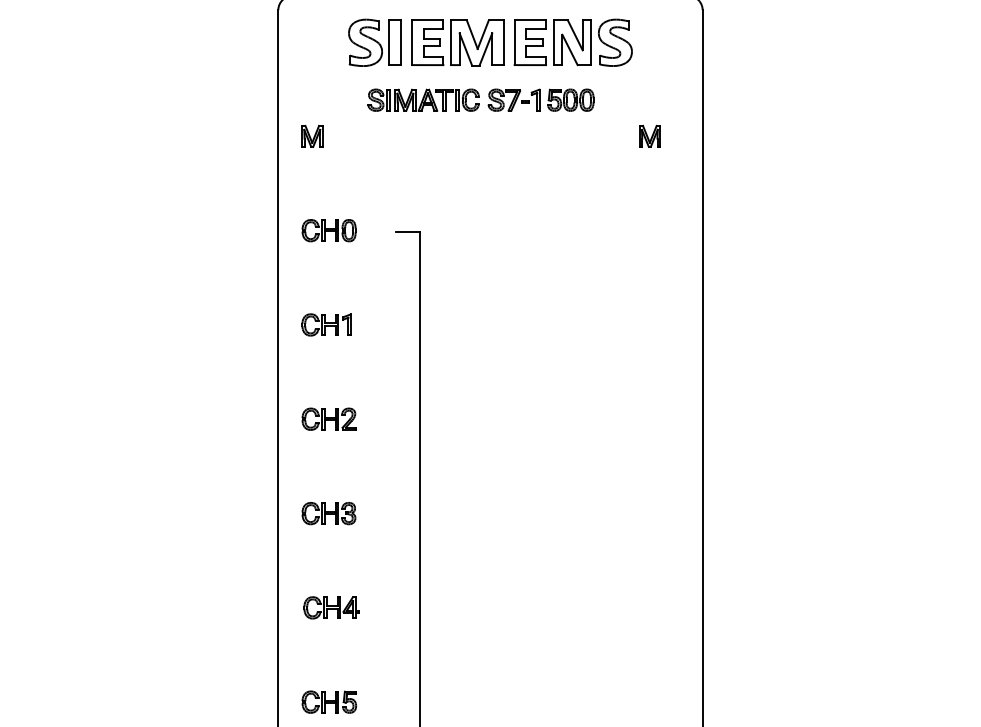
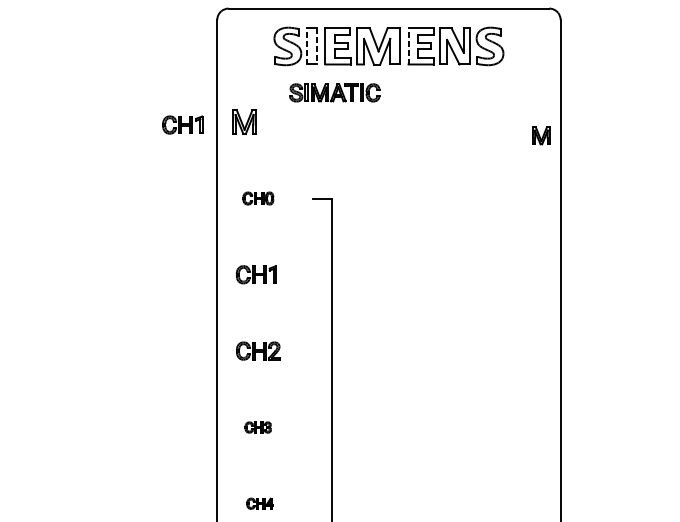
line: (388, 42) -> (306, 46), solid -> dashed
line: (514, 42) -> (408, 46), solid -> dashed
line: (401, 43) -> (316, 46), solid -> dashed
part: (540, 99) -> (429, 92), removed
part: (312, 135) -> (244, 121), size x1.4
part: (649, 135) -> (541, 135), moved
part: (235, 139) -> (182, 124), added
part: (328, 230) -> (257, 198), size x0.7
part: (328, 513) -> (257, 427), size x0.6
part: (331, 607) -> (260, 503), size x0.6

